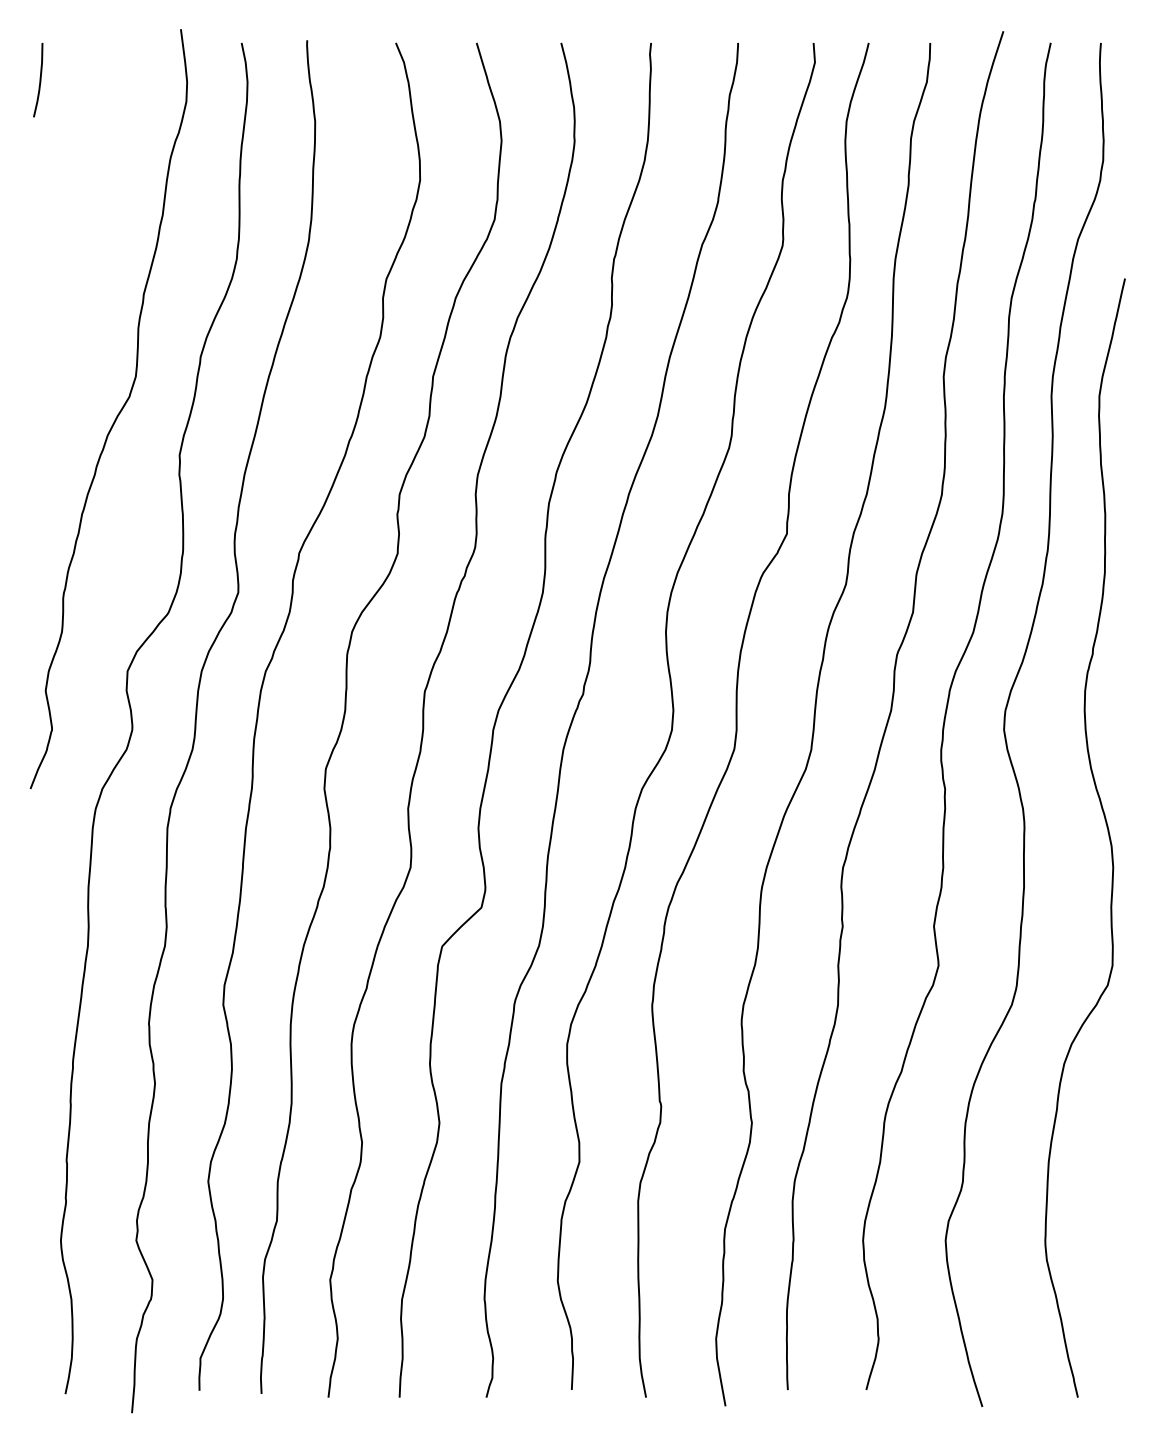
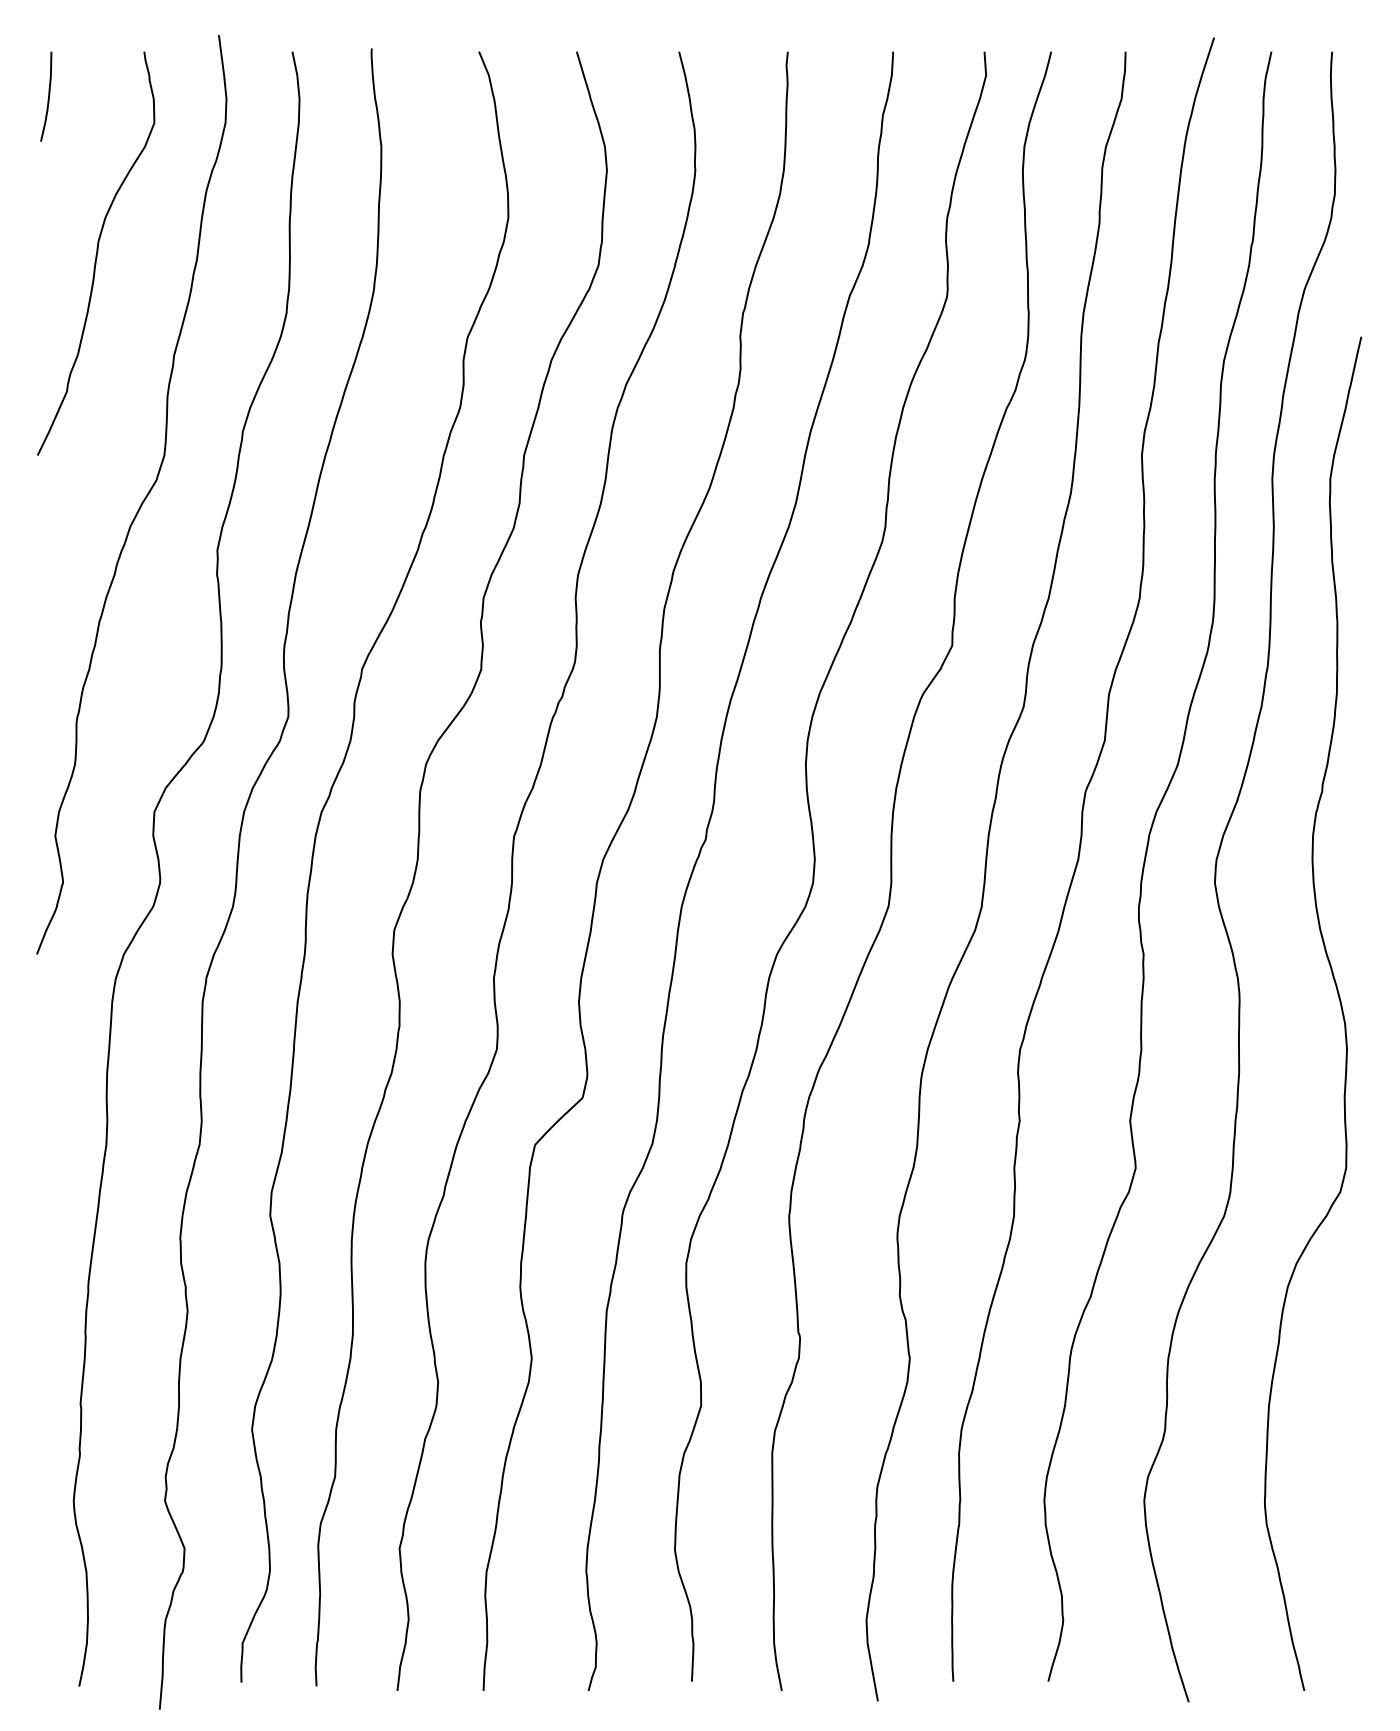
curve: (79, 209) -> (96, 253), added

